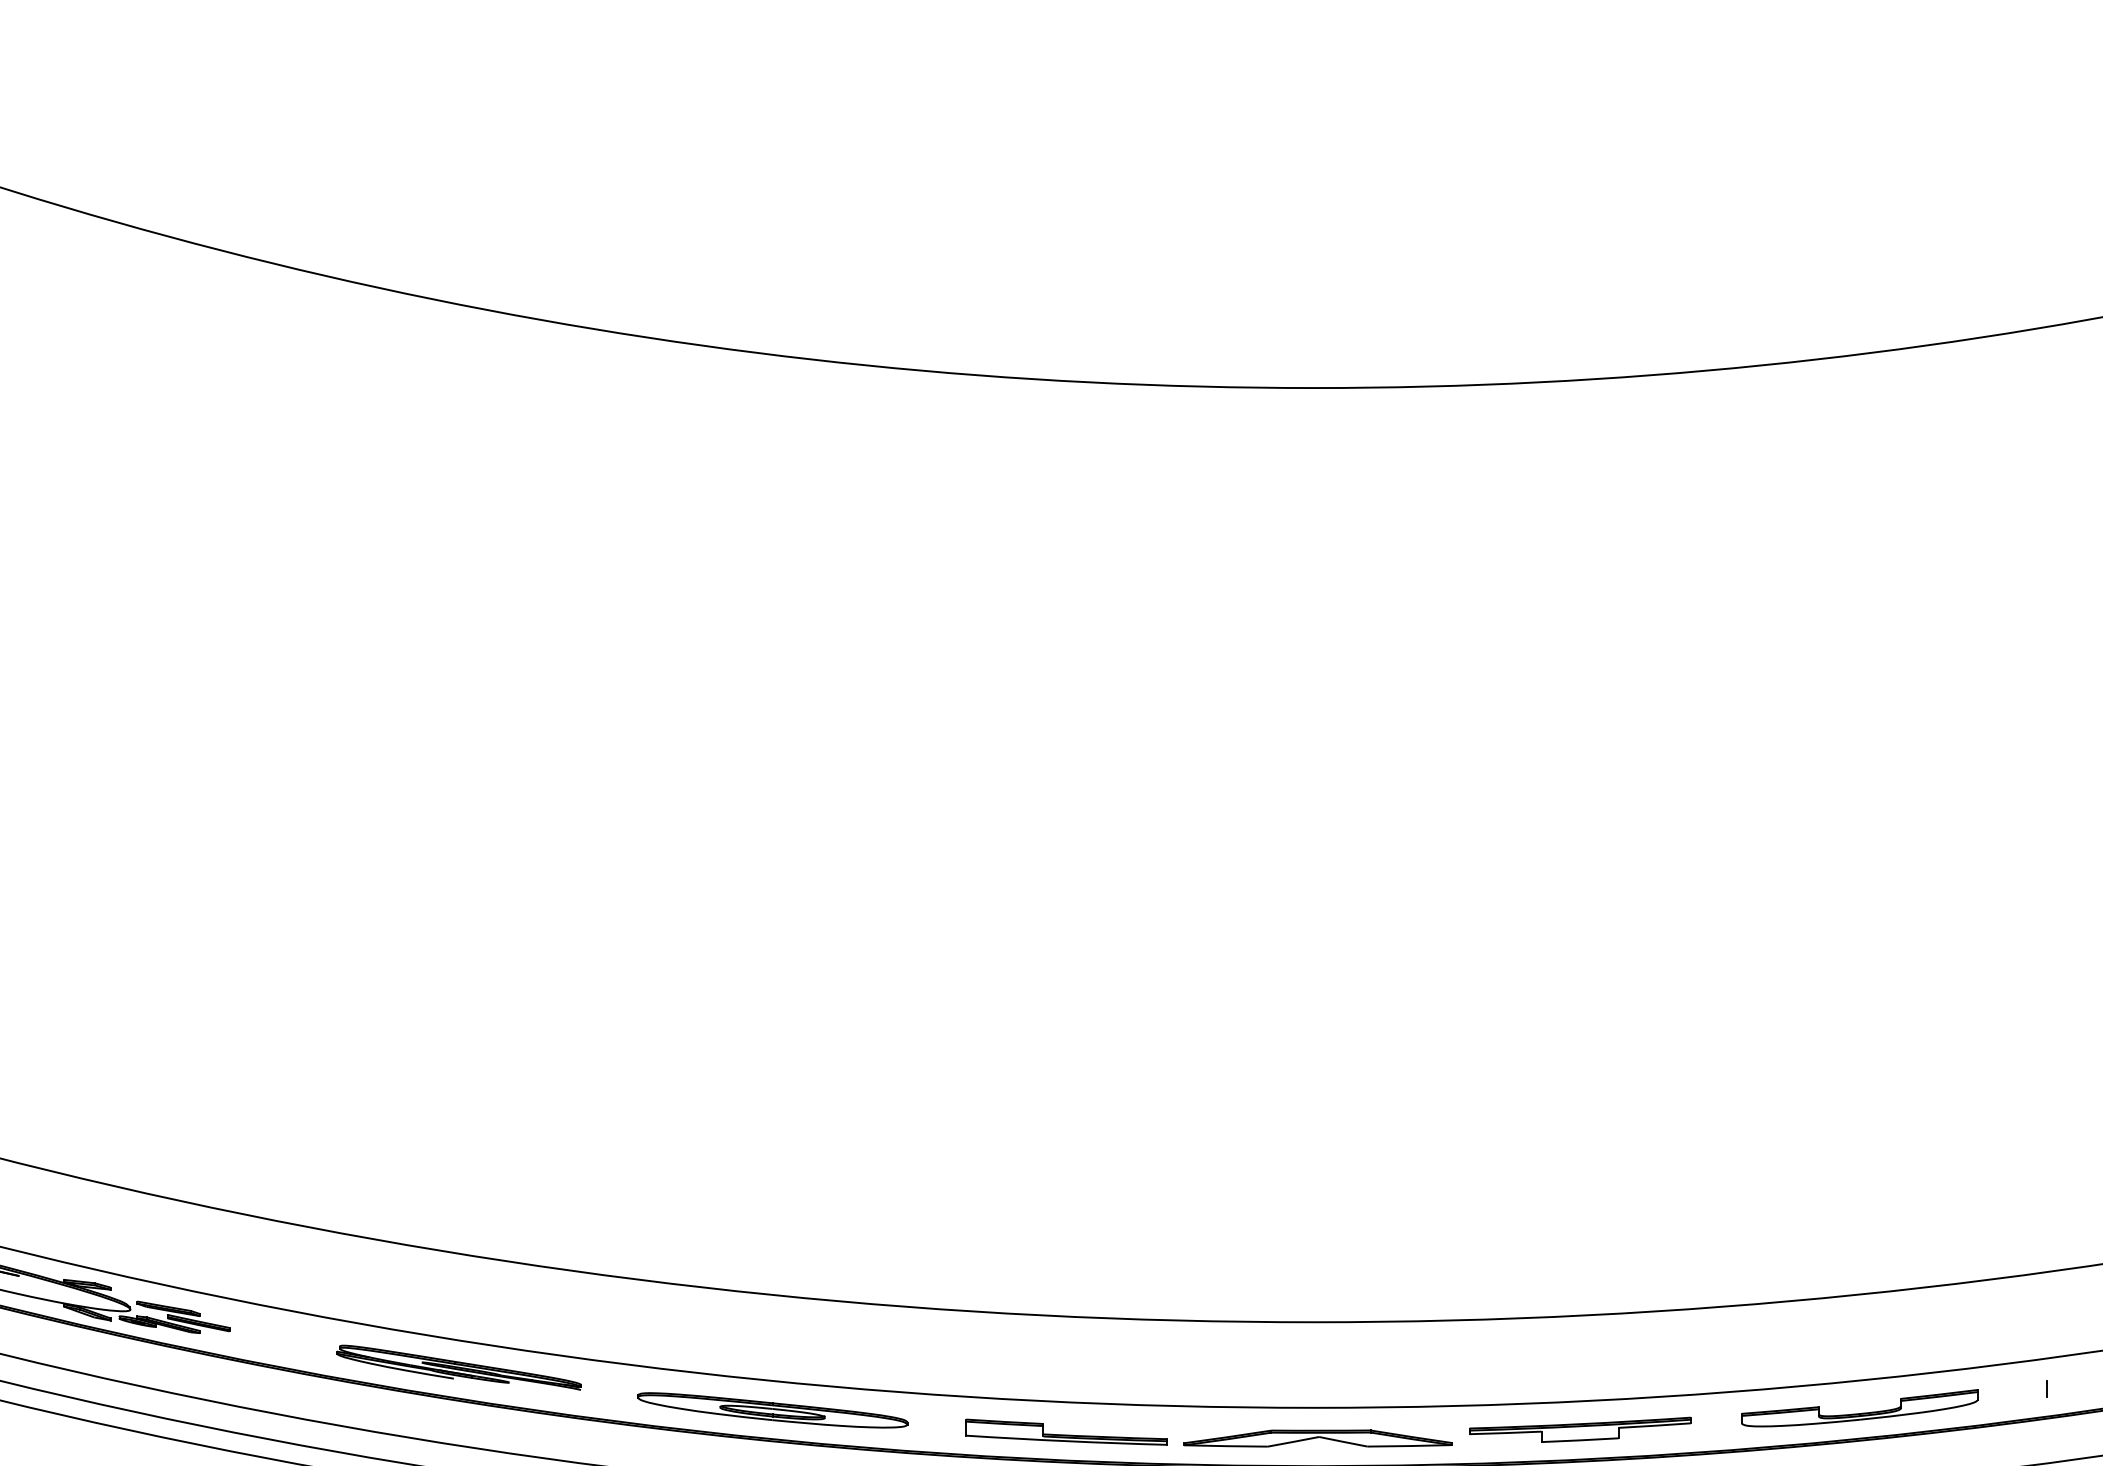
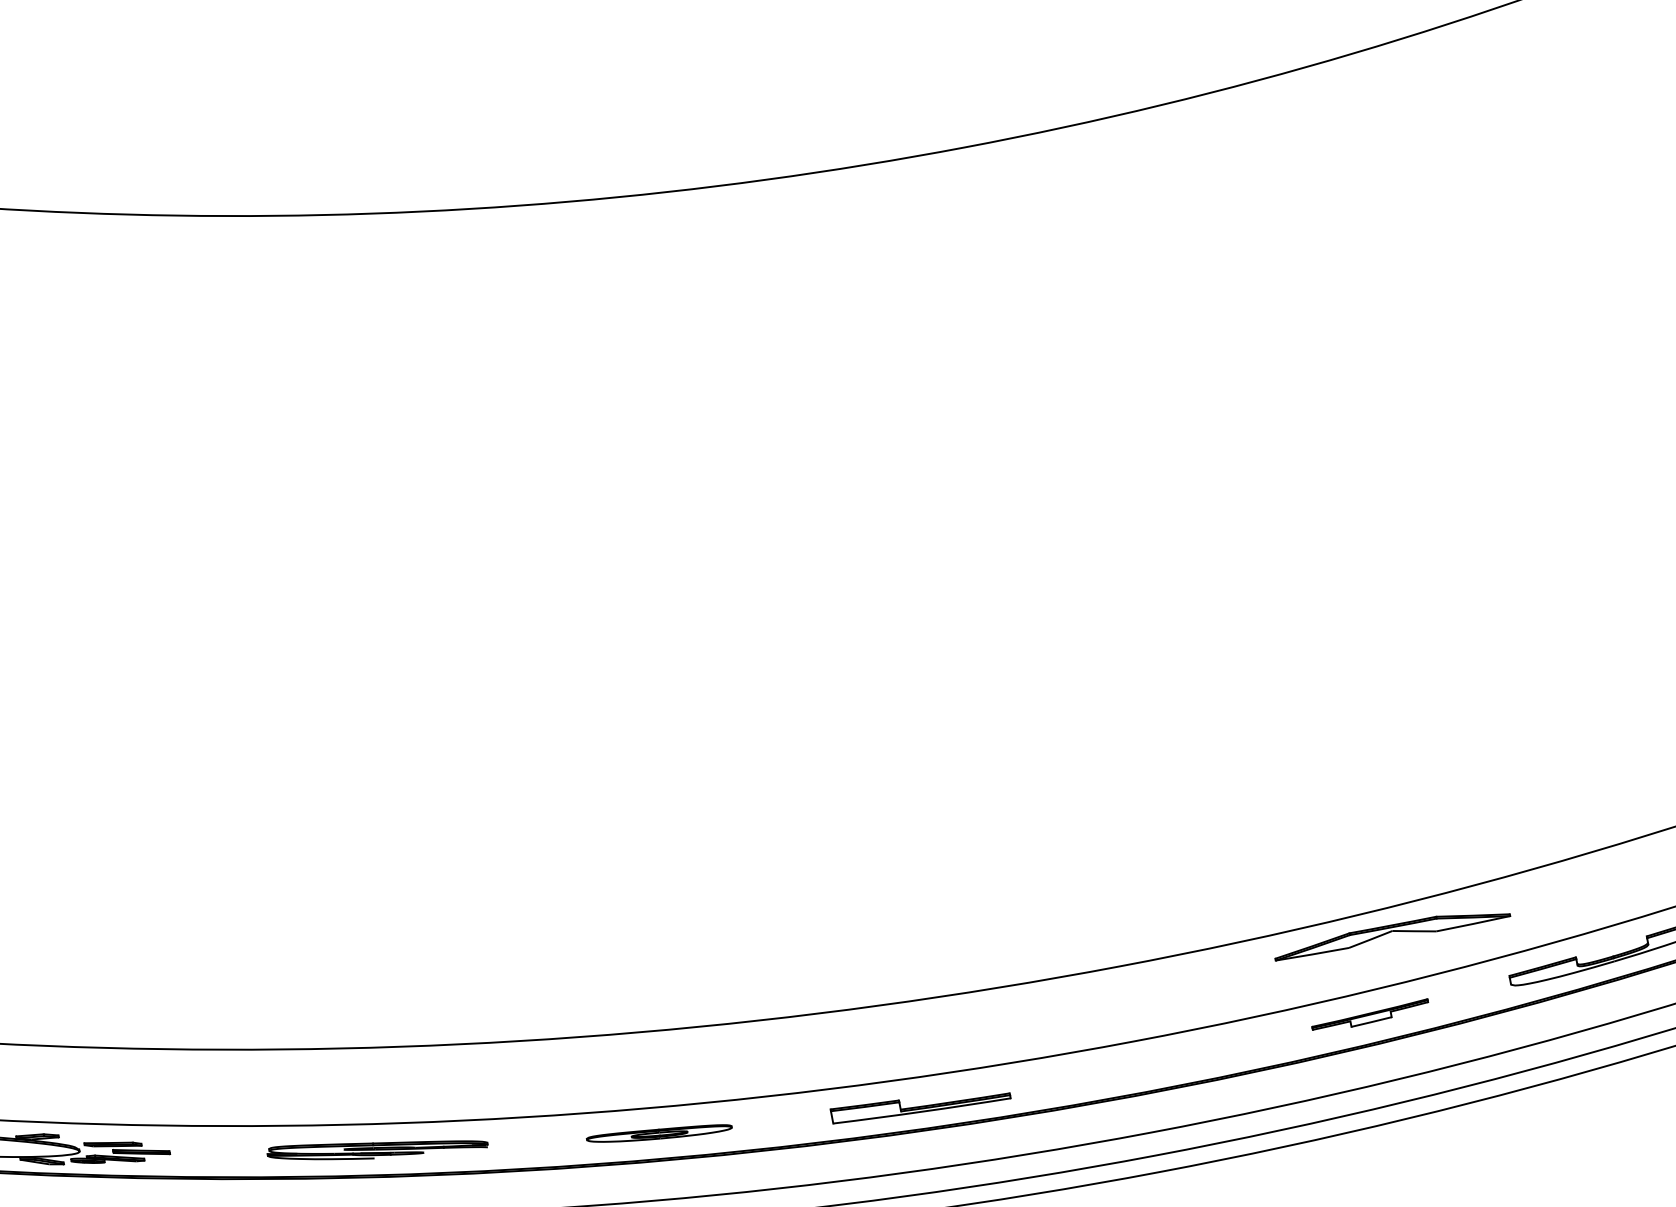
part: (772, 1410) -> (659, 1133), size x0.6
part: (1580, 1429) -> (1370, 1016), size x0.6
part: (1317, 1438) -> (1391, 932), moved

